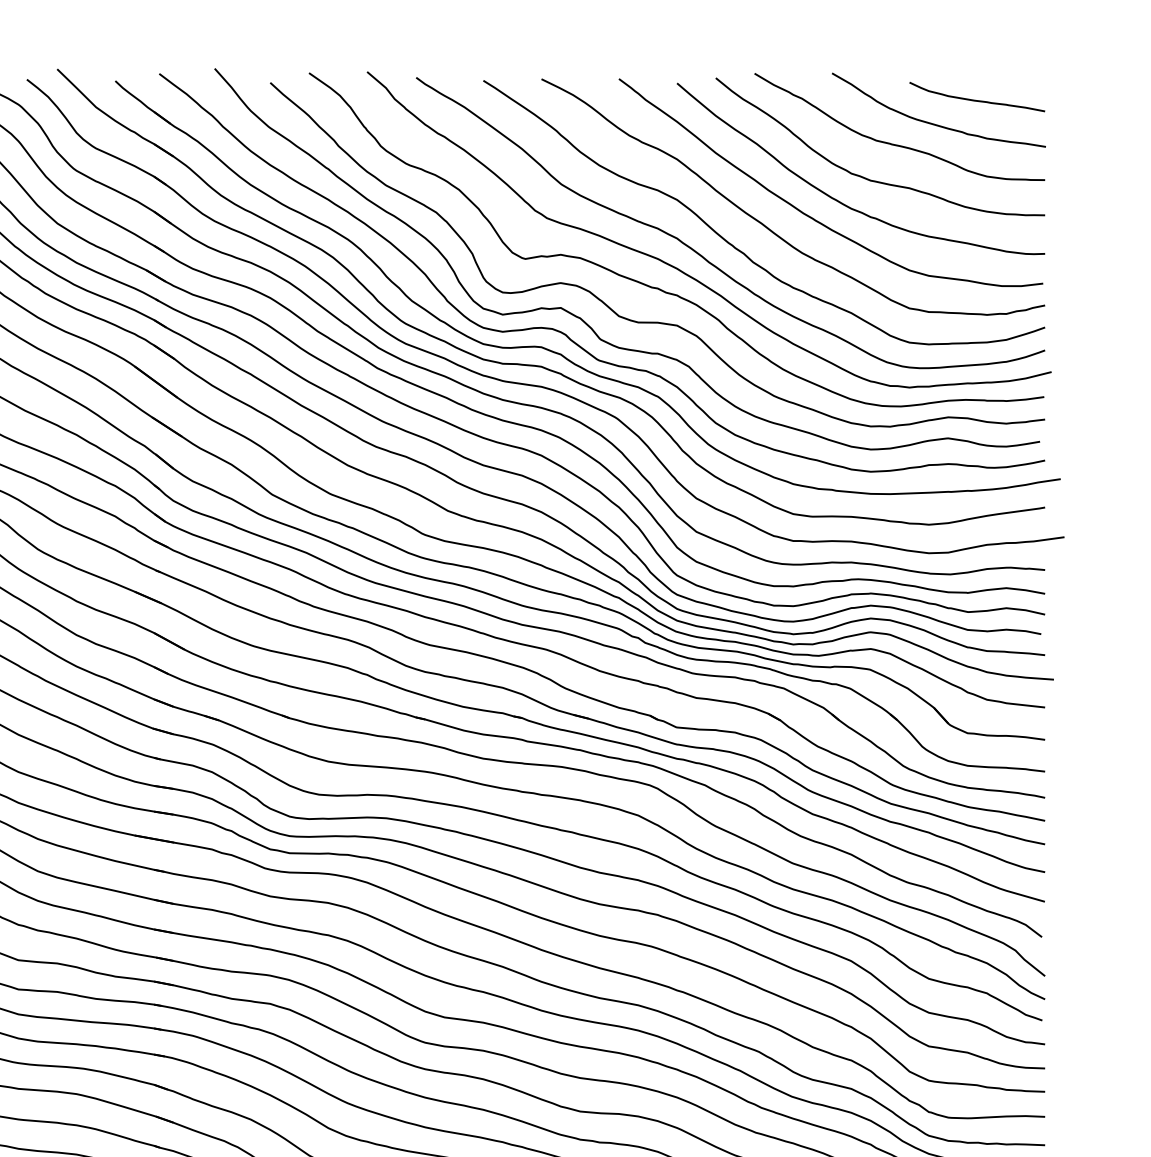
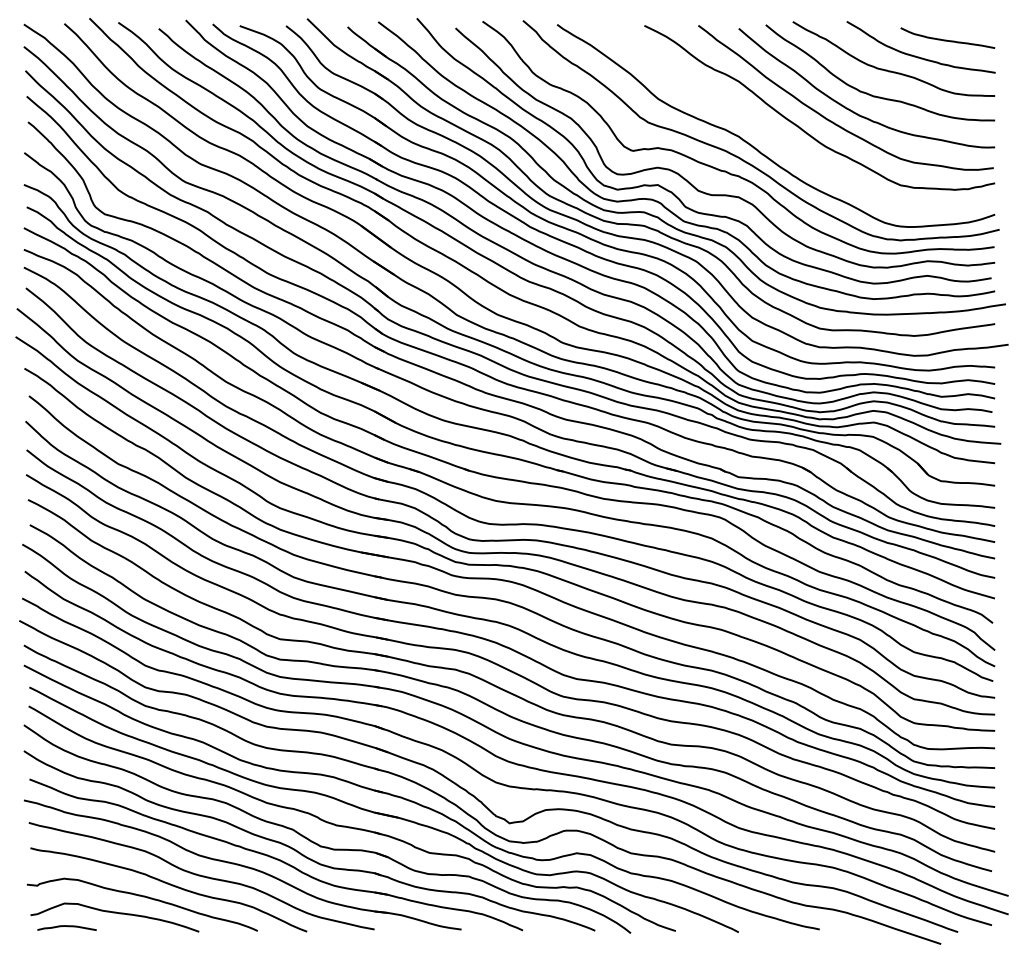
curve: (741, 249) -> (783, 144), removed

